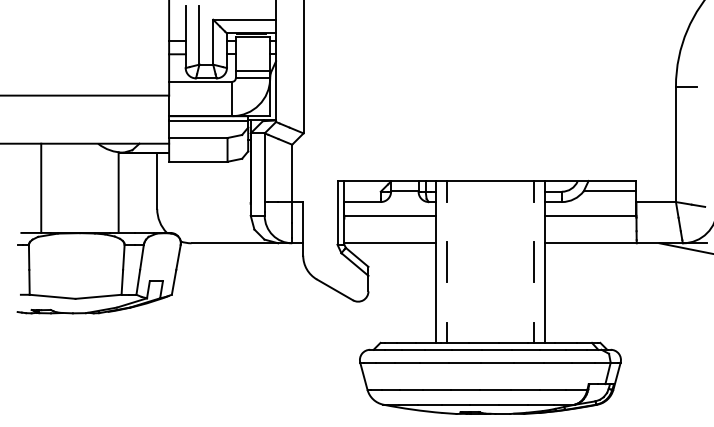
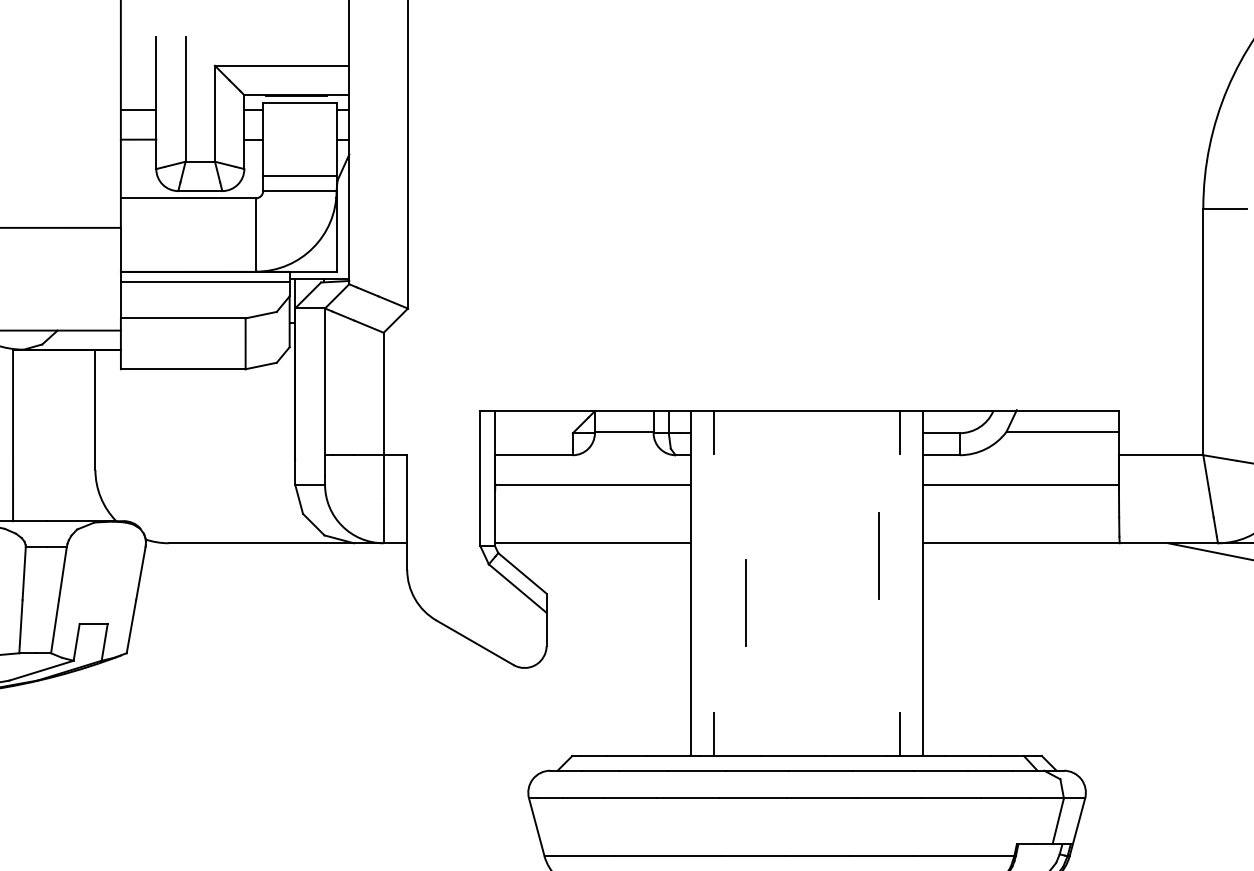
line: (446, 261) -> (745, 601), moved
line: (533, 261) -> (877, 554), moved

